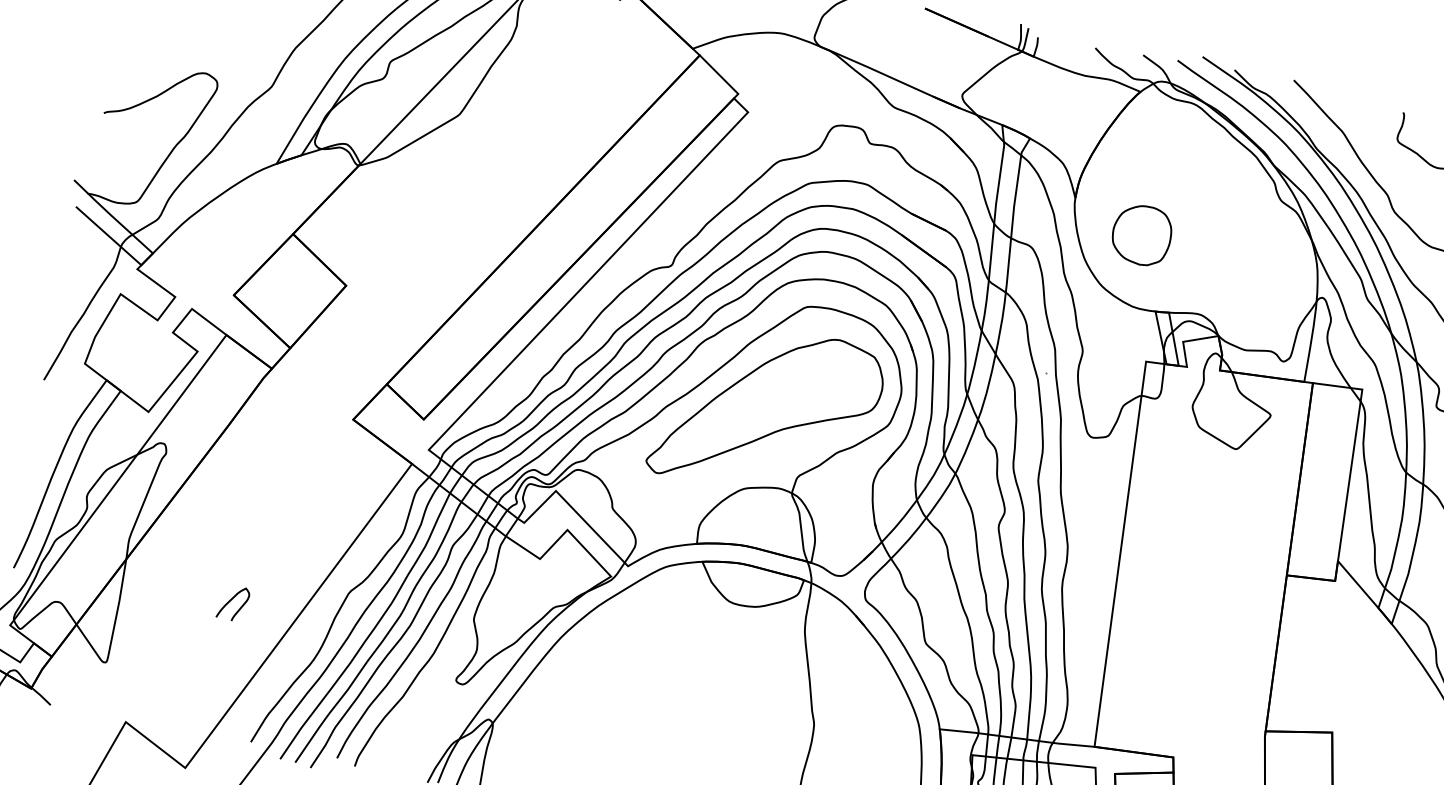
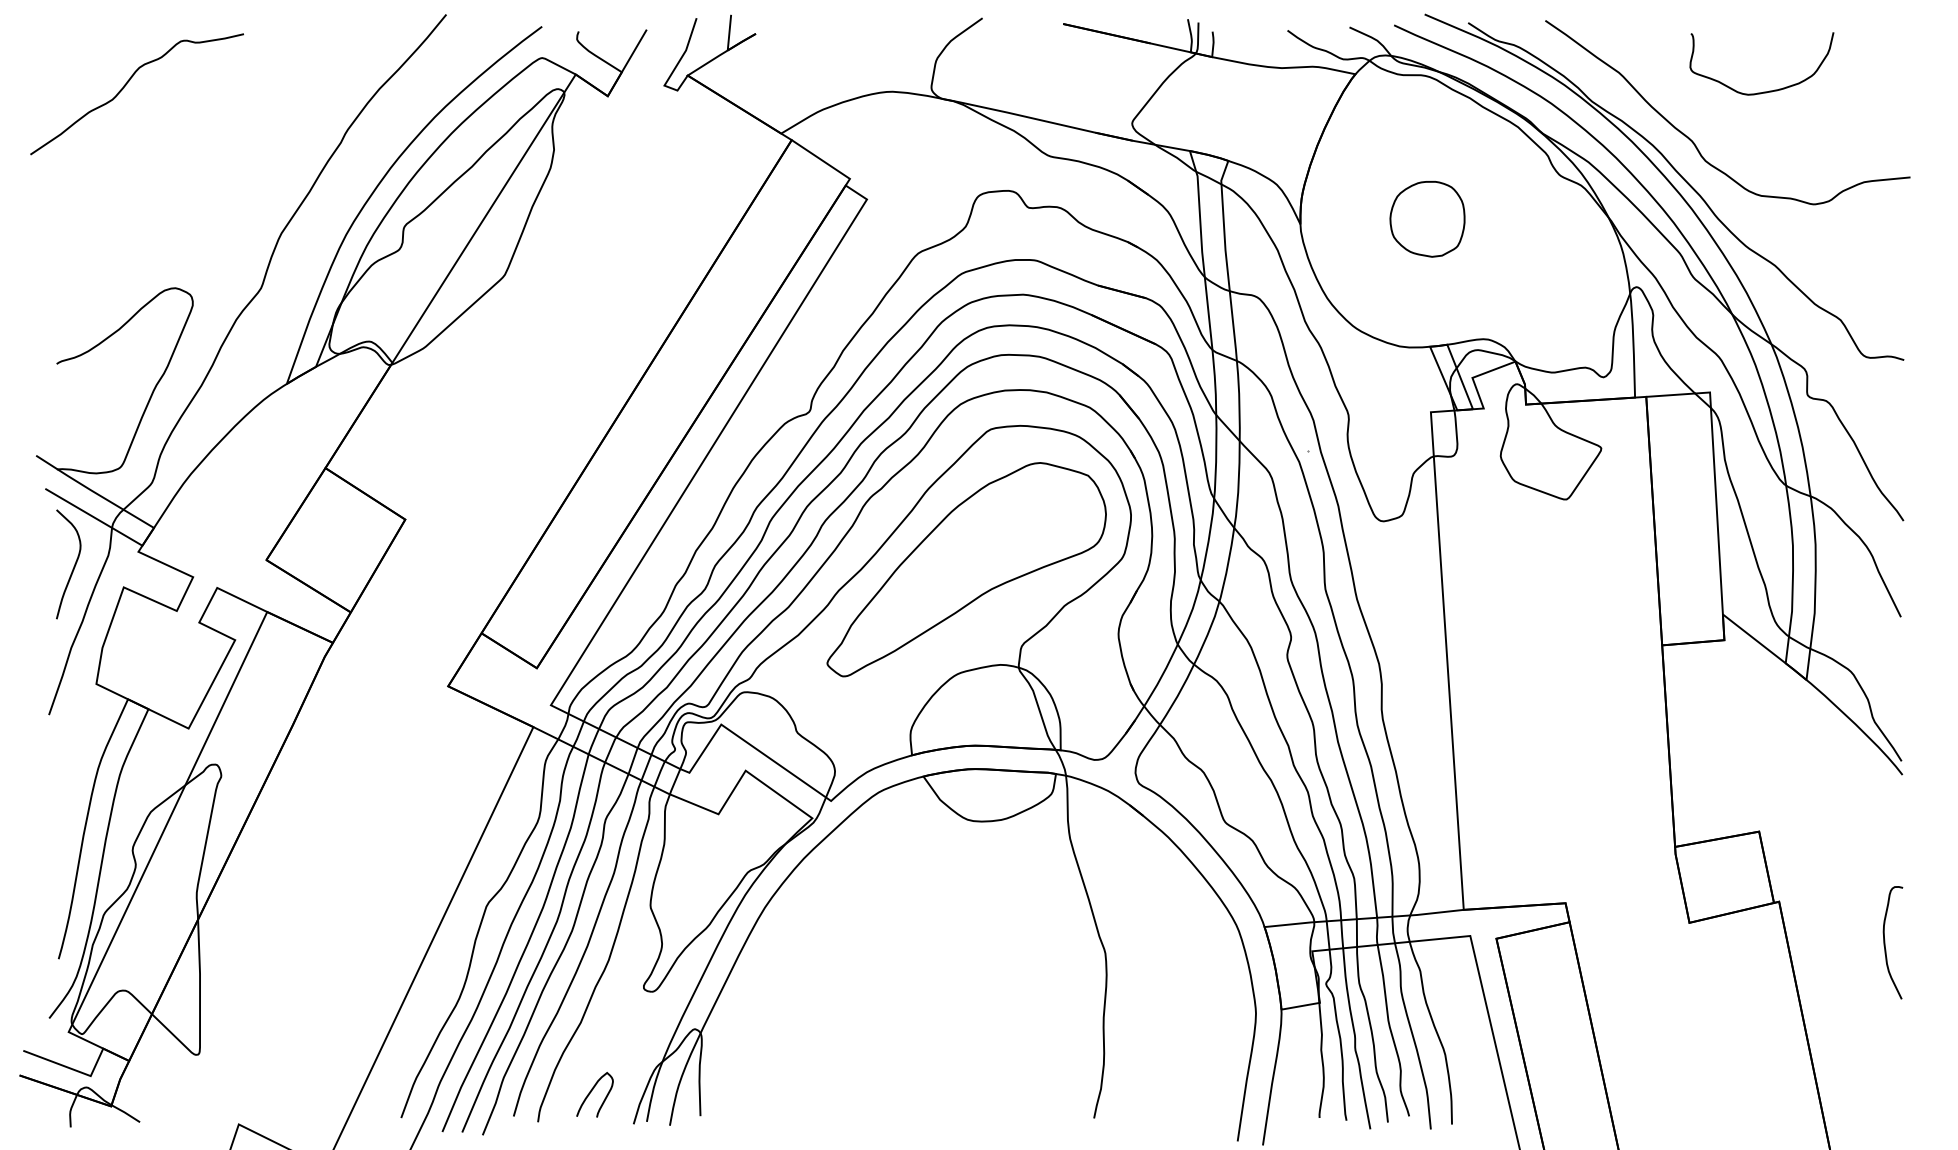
part: (1141, 234) -> (1427, 218), moved
curve: (85, 270) -> (73, 566), added
curve: (231, 601) -> (591, 1092), moved

